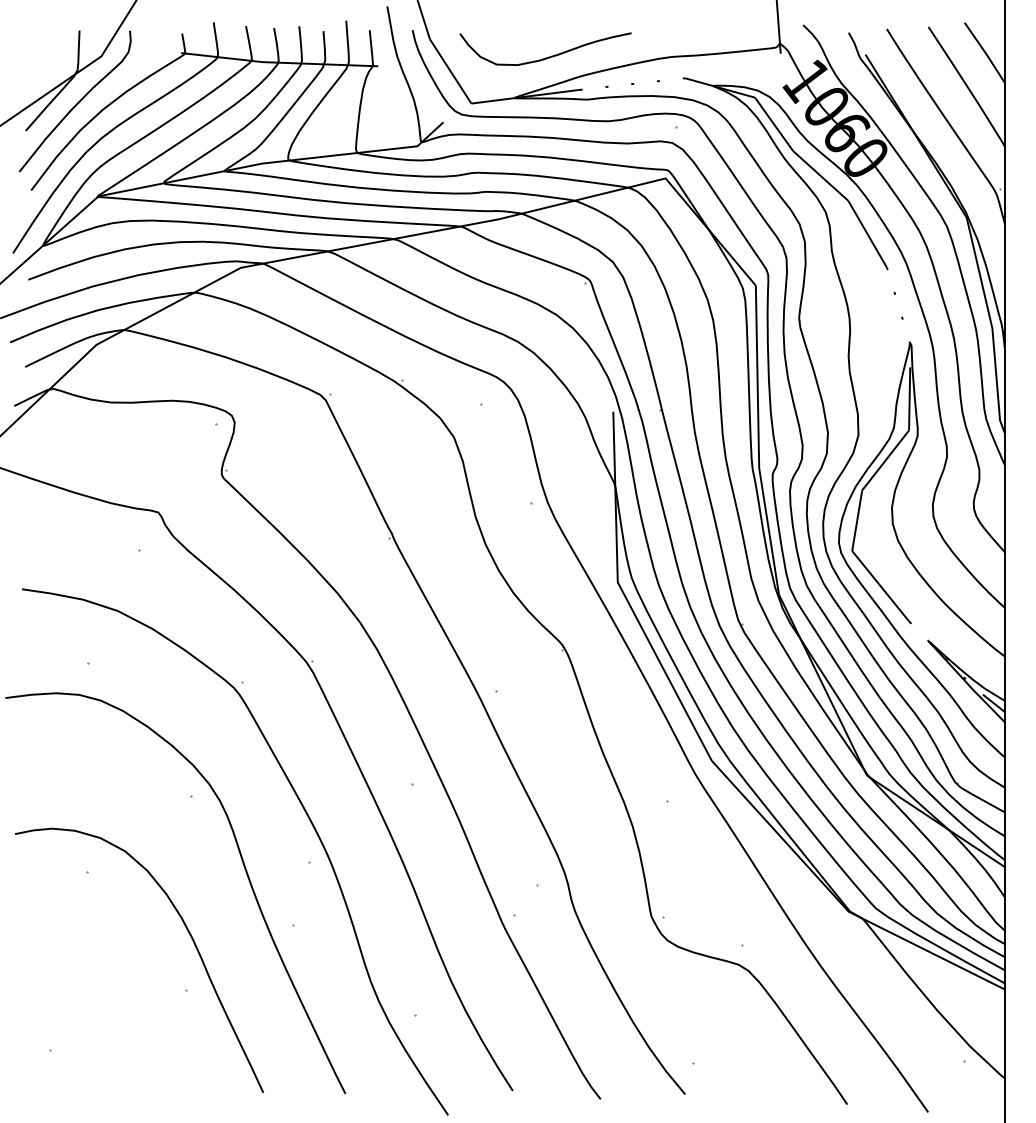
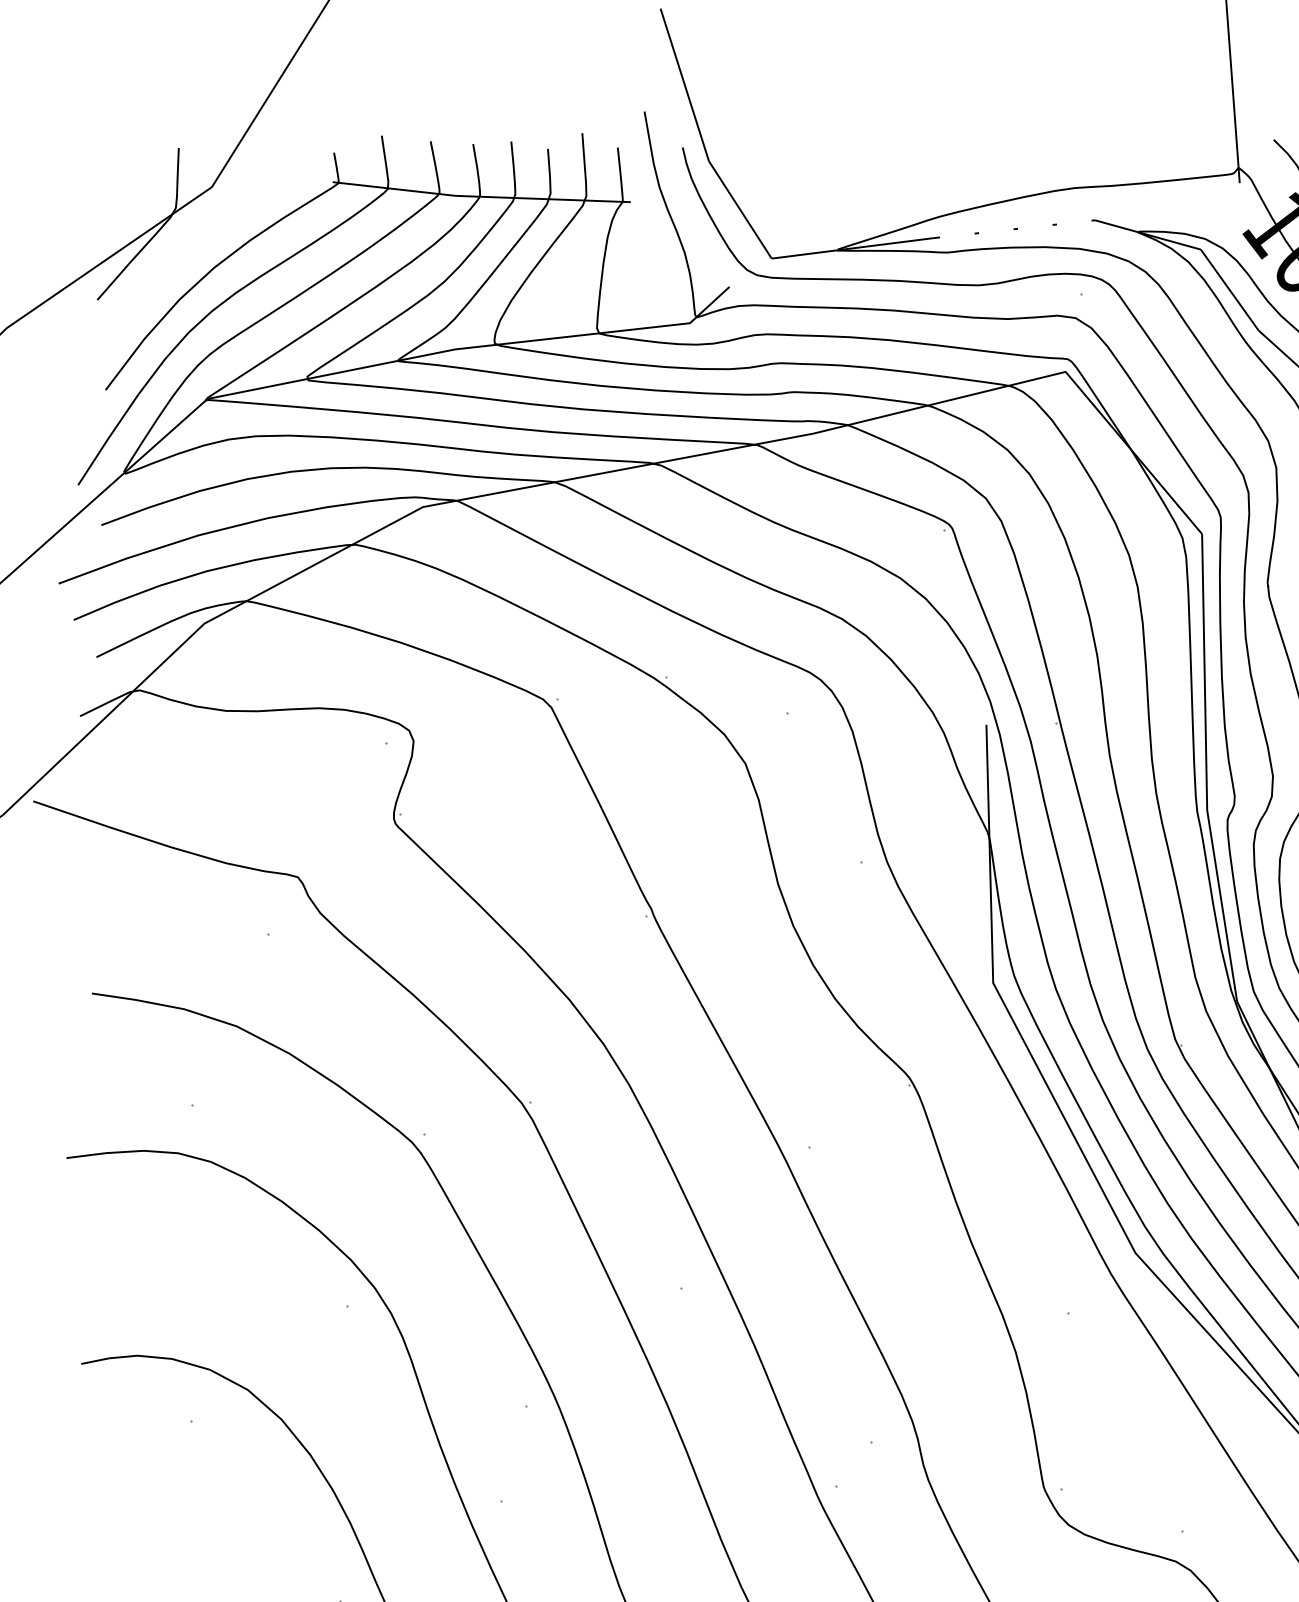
curve: (548, 56) -> (888, 187), removed
curve: (76, 103) -> (174, 258), removed

